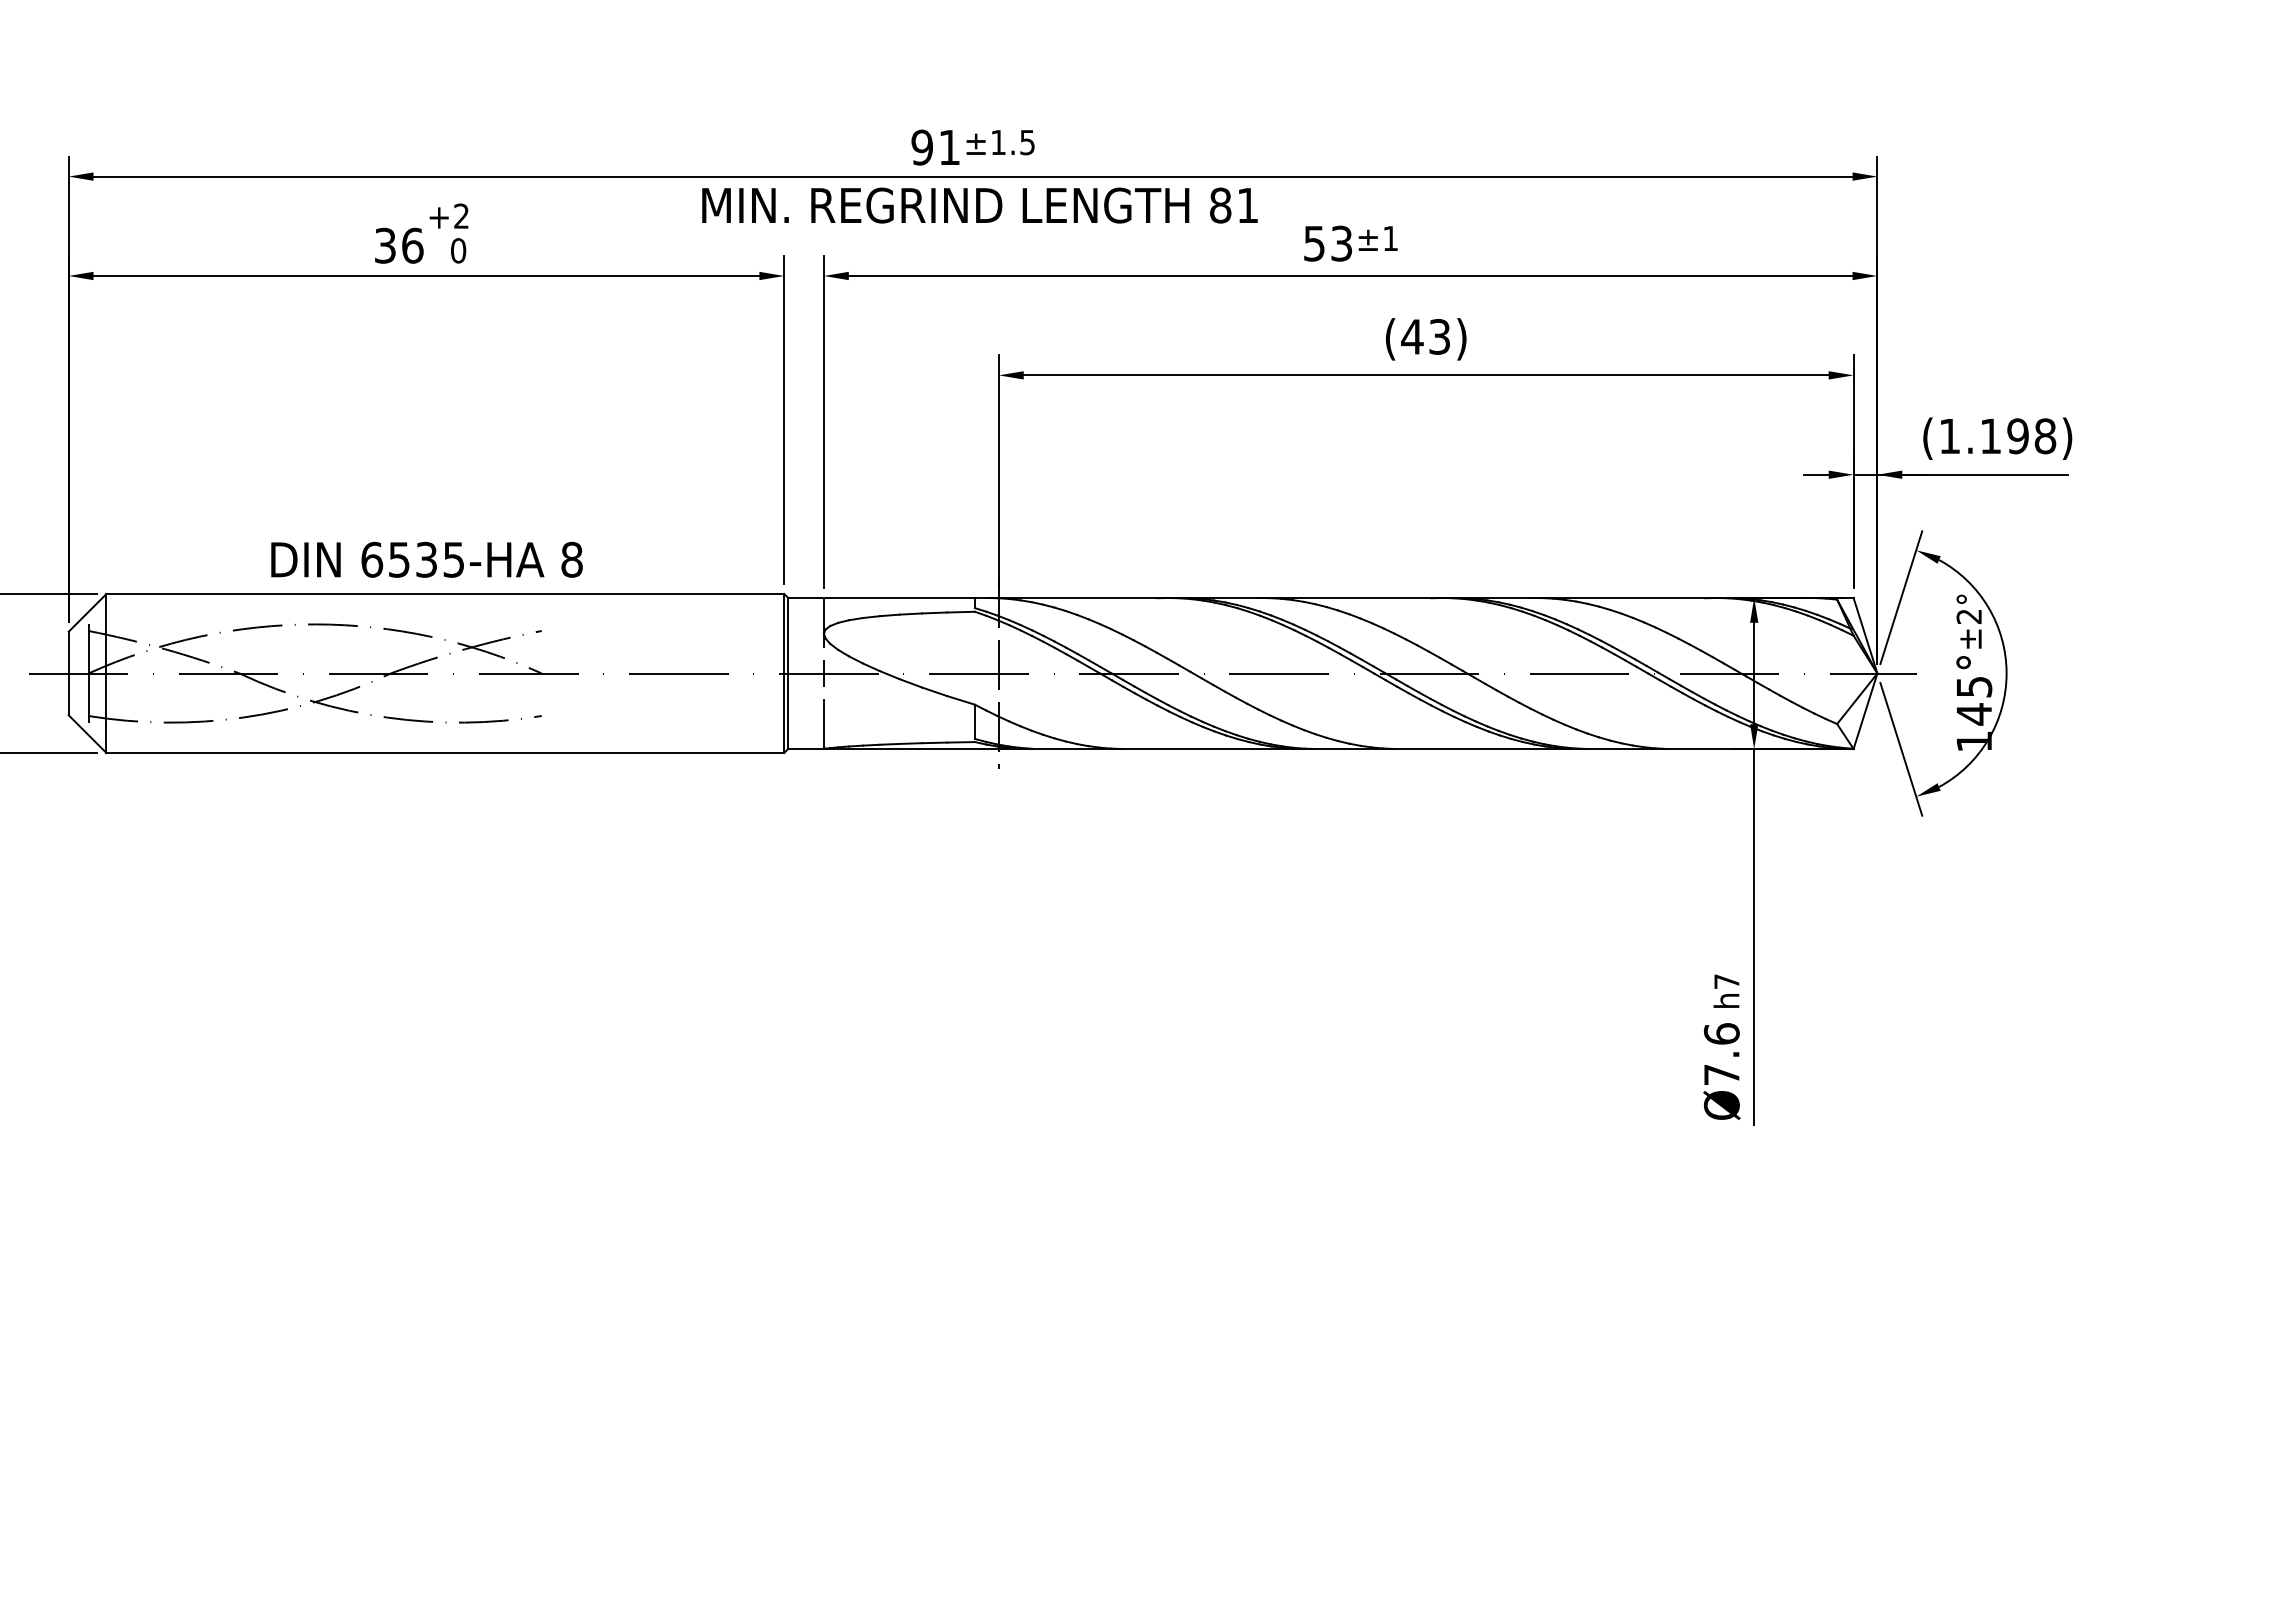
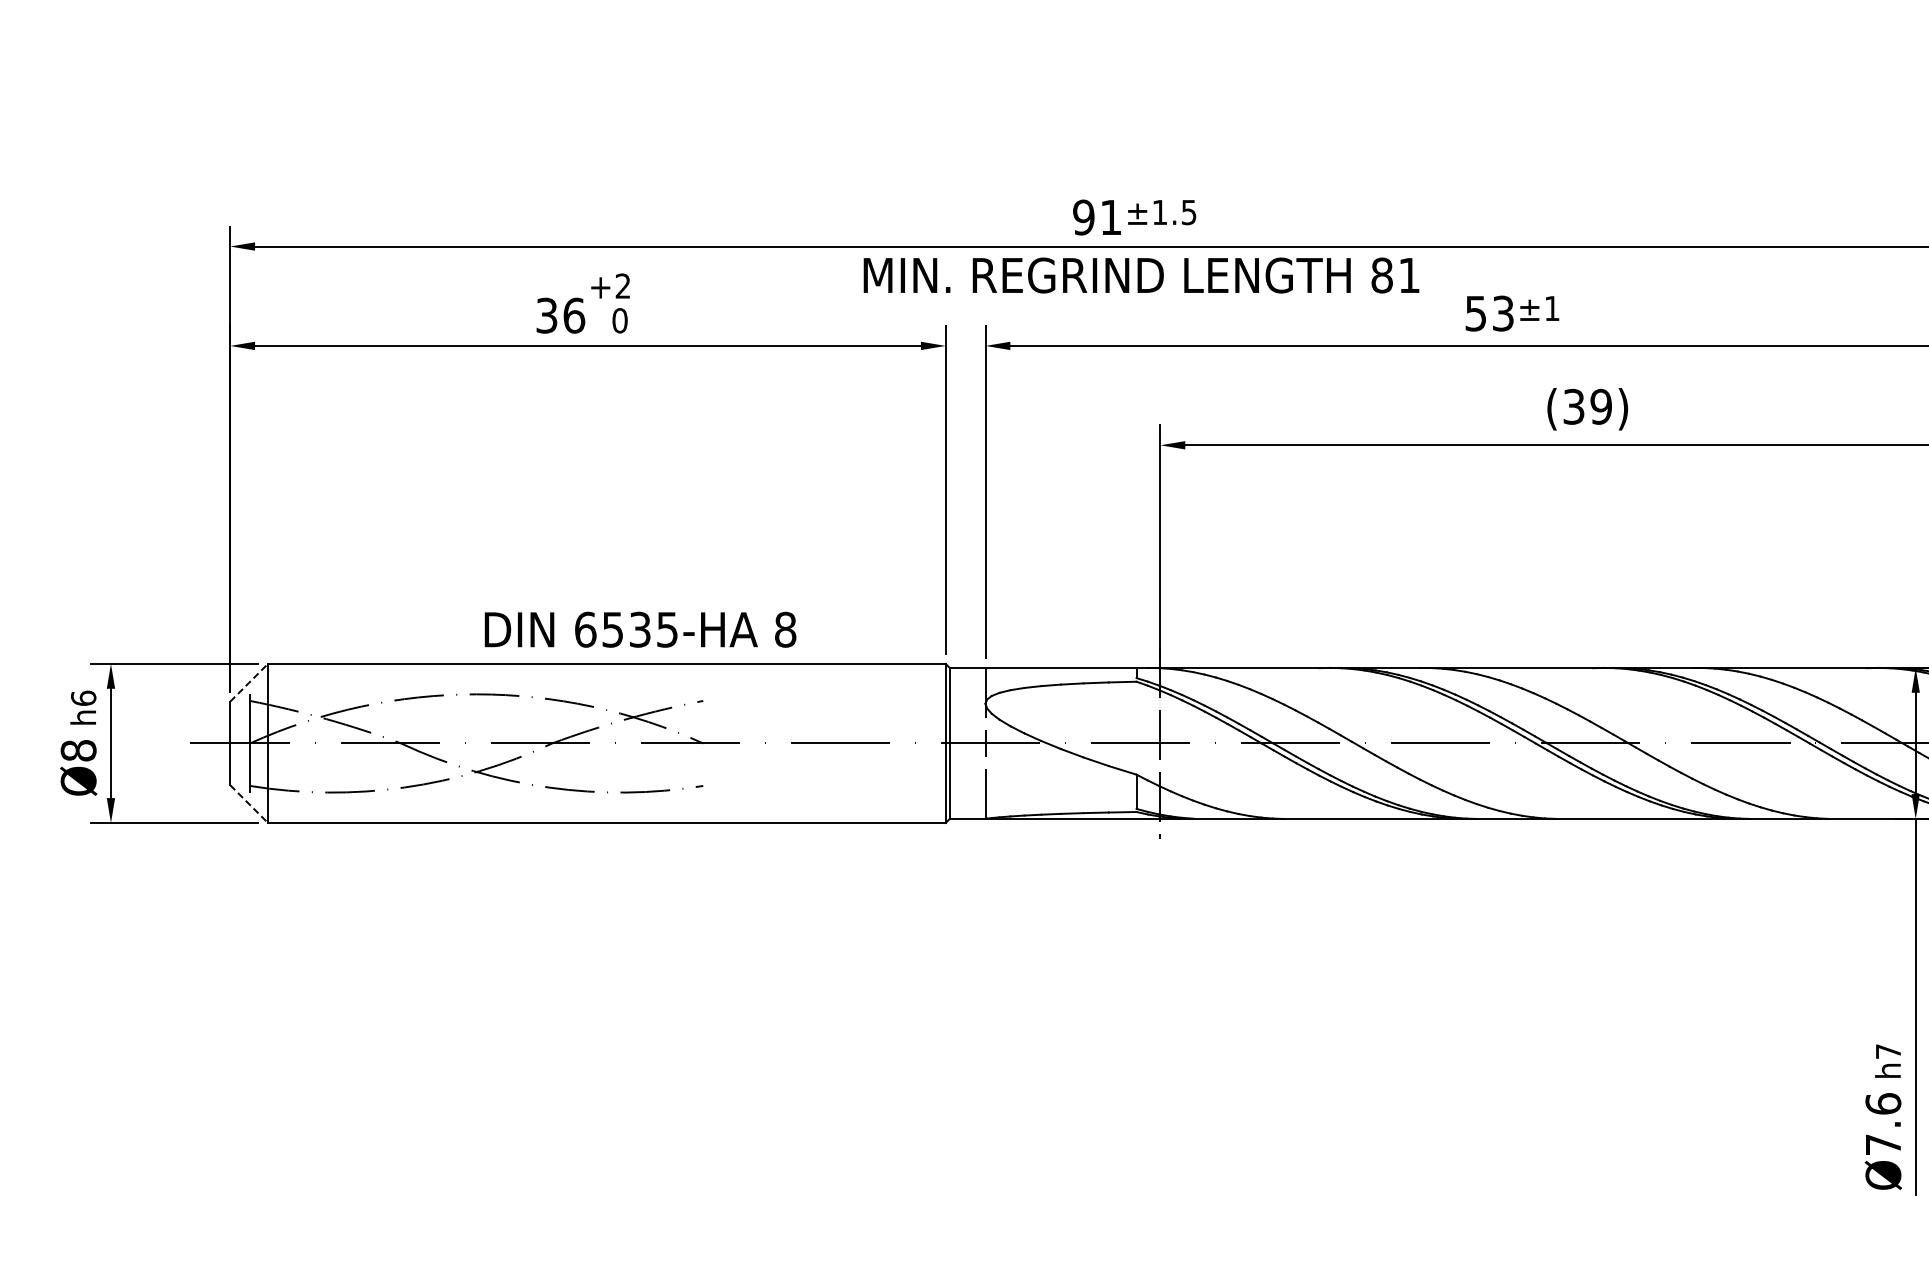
text: (1425, 336) -> (1587, 406), (43) -> (39)
text: (426, 559) -> (640, 629), moved
line: (87, 612) -> (249, 682), solid -> dashed
line: (87, 734) -> (249, 804), solid -> dashed

